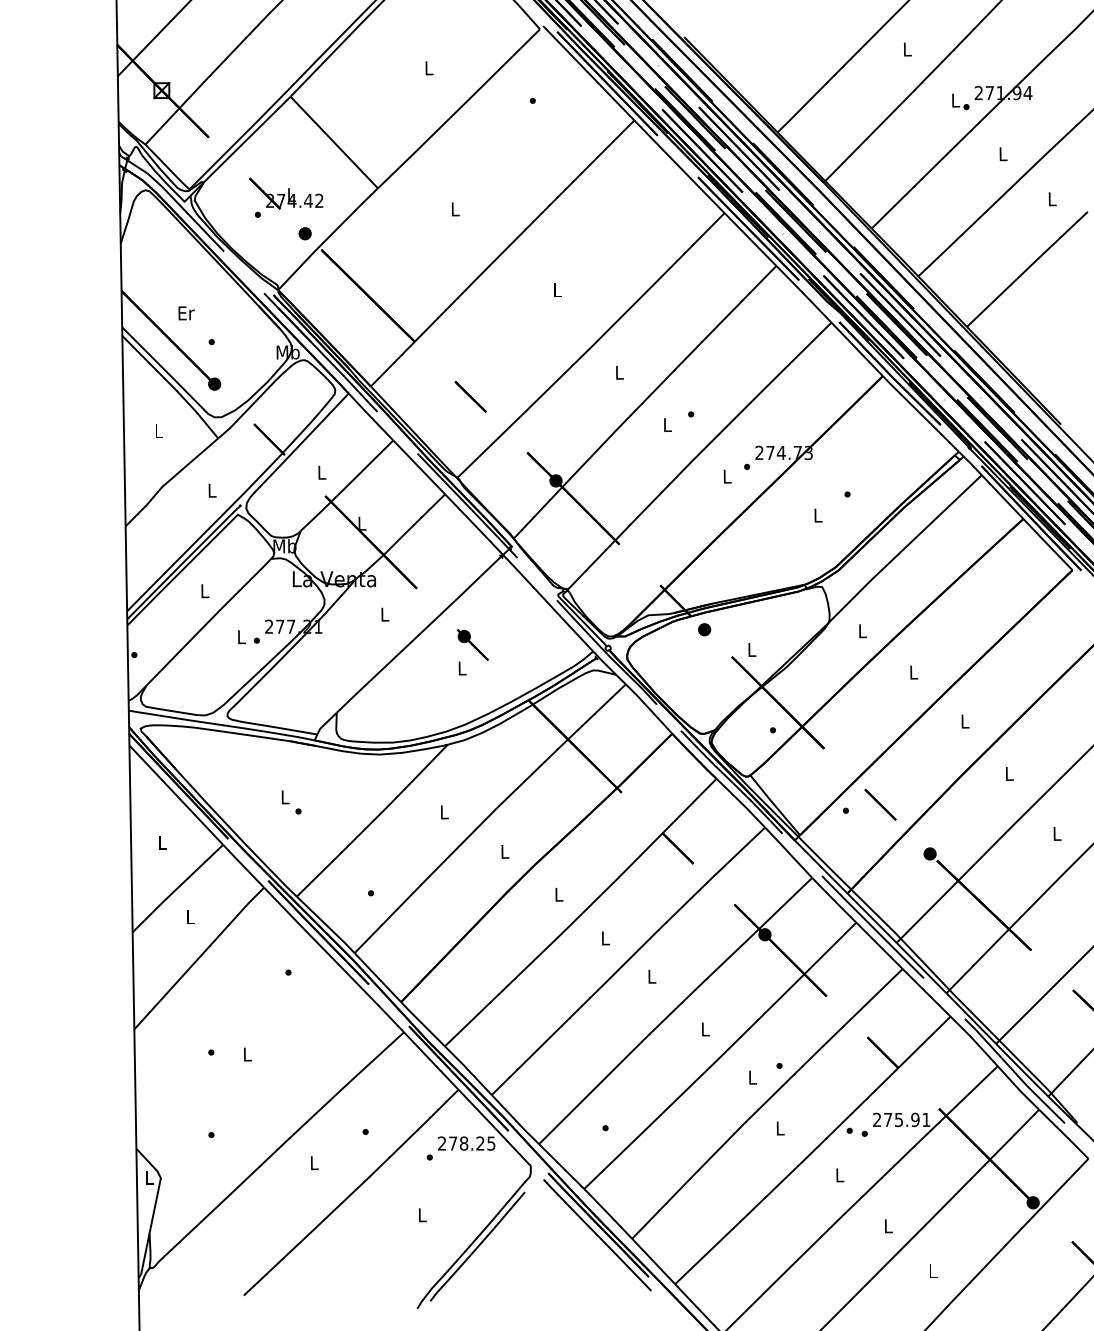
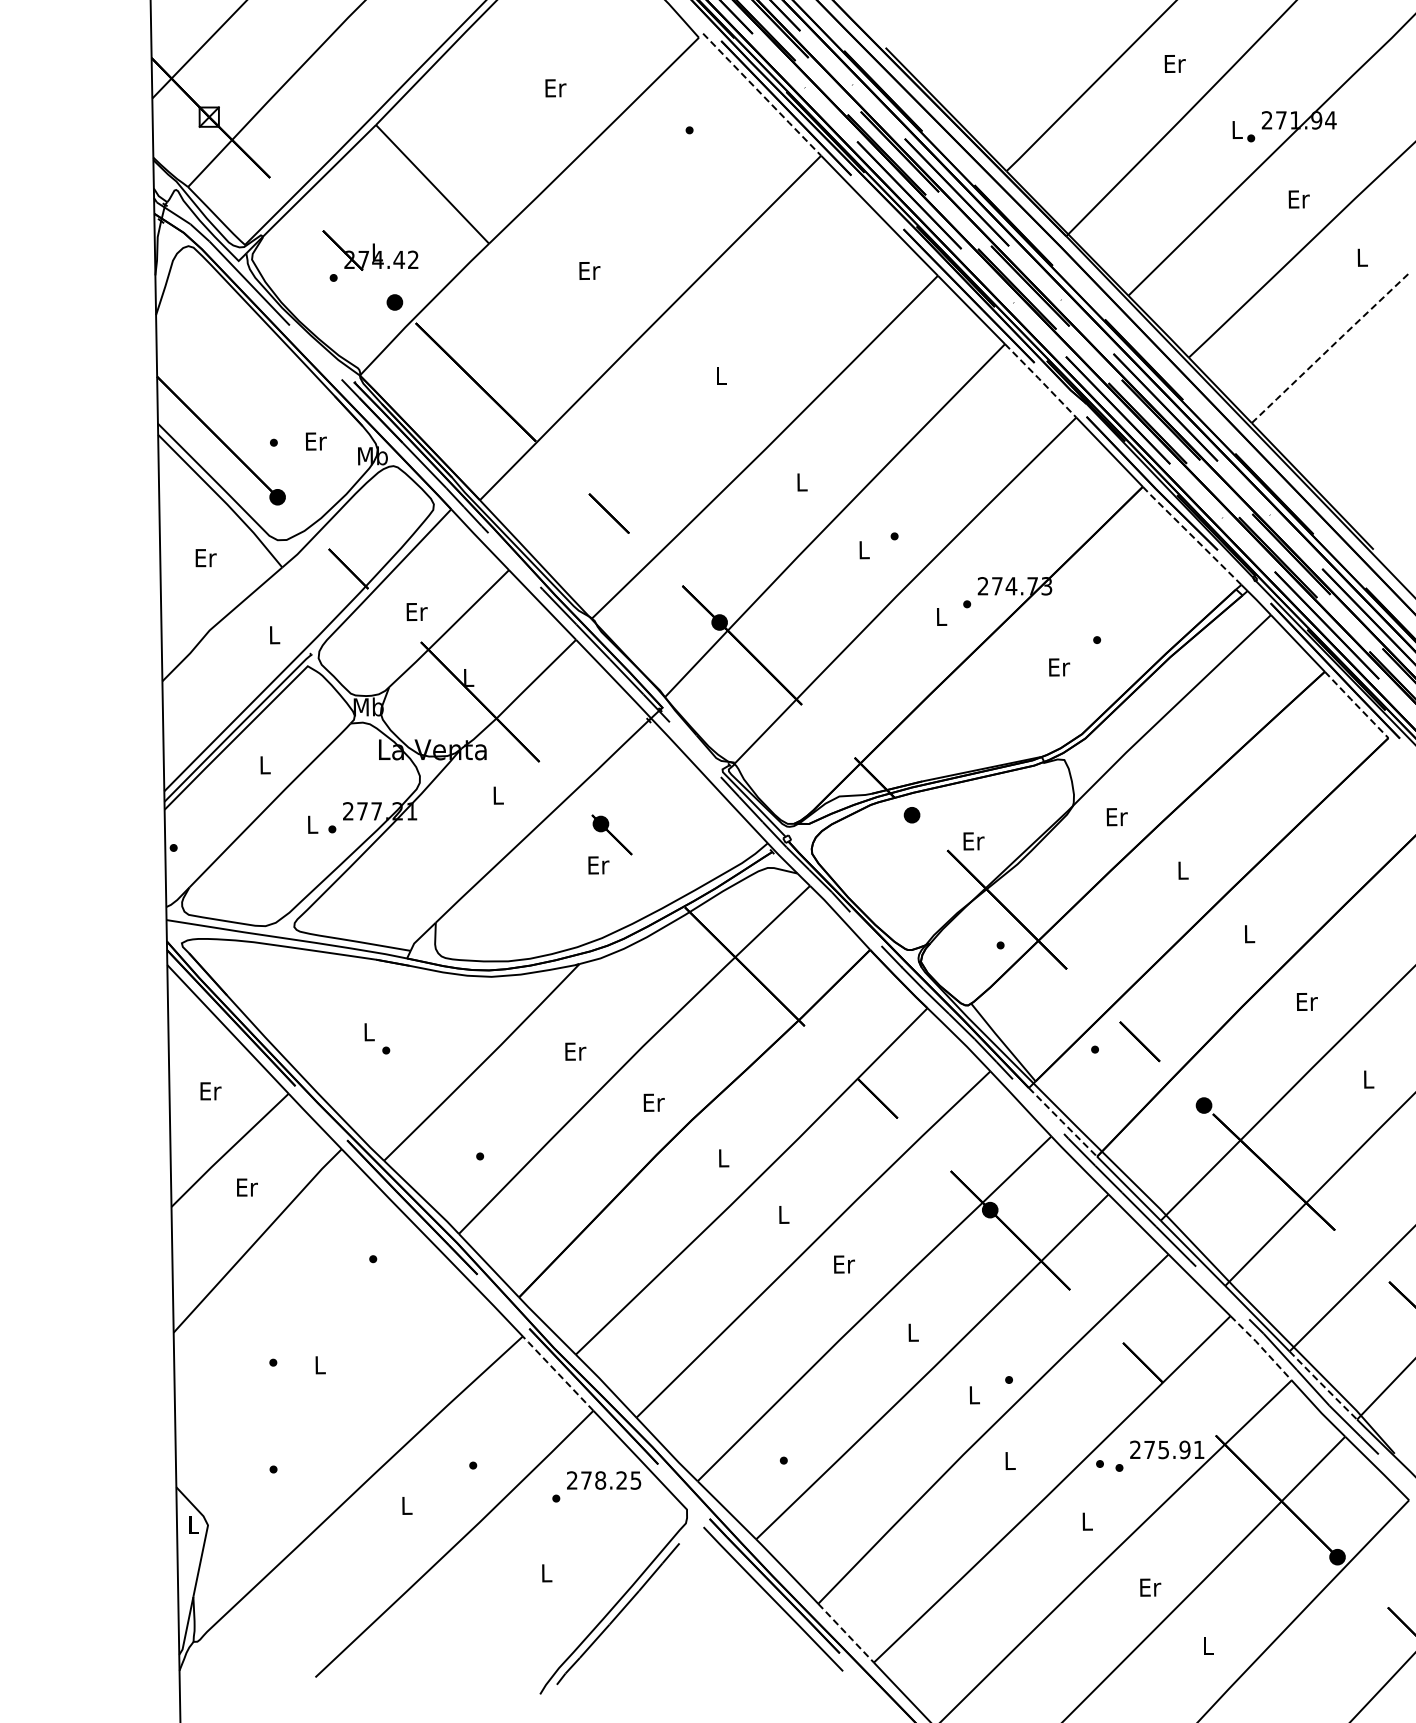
text: (907, 49) -> (1174, 63), L -> Er
text: (429, 68) -> (555, 88), L -> Er
line: (589, 73) -> (762, 94), solid -> dashed
text: (1003, 154) -> (1298, 199), L -> Er
text: (455, 209) -> (589, 270), L -> Er
line: (1027, 268) -> (1330, 347), solid -> dashed
line: (803, 294) -> (1040, 380), solid -> dashed
text: (185, 313) -> (315, 441), moved
line: (921, 414) -> (1192, 536), solid -> dashed
text: (158, 431) -> (205, 558), L -> Er
text: (321, 473) -> (416, 612), L -> Er
text: (818, 515) -> (1059, 667), L -> Er
line: (1047, 544) -> (1356, 704), solid -> dashed
text: (862, 631) -> (1116, 817), L -> Er
text: (752, 650) -> (973, 841), L -> Er
text: (462, 668) -> (598, 865), L -> Er
text: (1009, 773) -> (1306, 1001), L -> Er
text: (444, 812) -> (575, 1051), L -> Er
text: (162, 843) -> (210, 1091), L -> Er
text: (504, 851) -> (653, 1102), L -> Er
line: (820, 867) -> (1062, 1122), solid -> dashed
text: (191, 917) -> (247, 1187), L -> Er
text: (652, 976) -> (844, 1264), L -> Er
line: (974, 1040) -> (1261, 1347), solid -> dashed
line: (430, 1060) -> (557, 1372), solid -> dashed
line: (1022, 1070) -> (1323, 1386), solid -> dashed
text: (888, 1226) -> (1150, 1587), L -> Er
line: (653, 1261) -> (846, 1633), solid -> dashed

